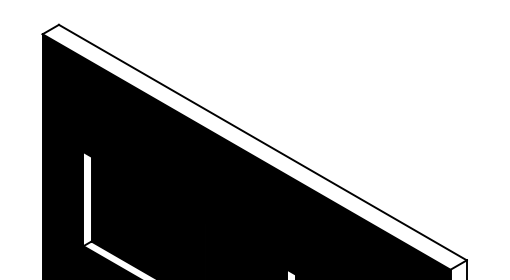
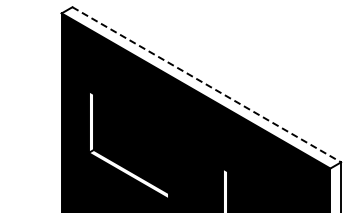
line: (263, 143) -> (207, 85), solid -> dashed

